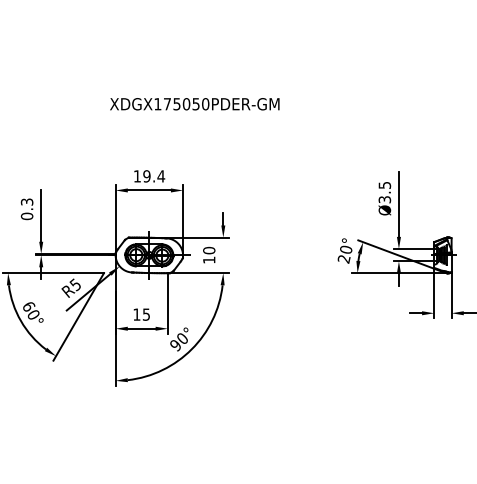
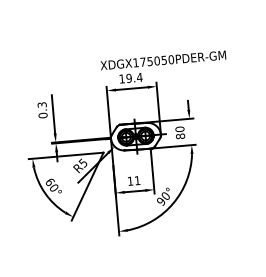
text: (194, 104) -> (163, 60), moved
text: (209, 259) -> (180, 135), 10 -> 80
text: (145, 314) -> (136, 180), 15 -> 11

